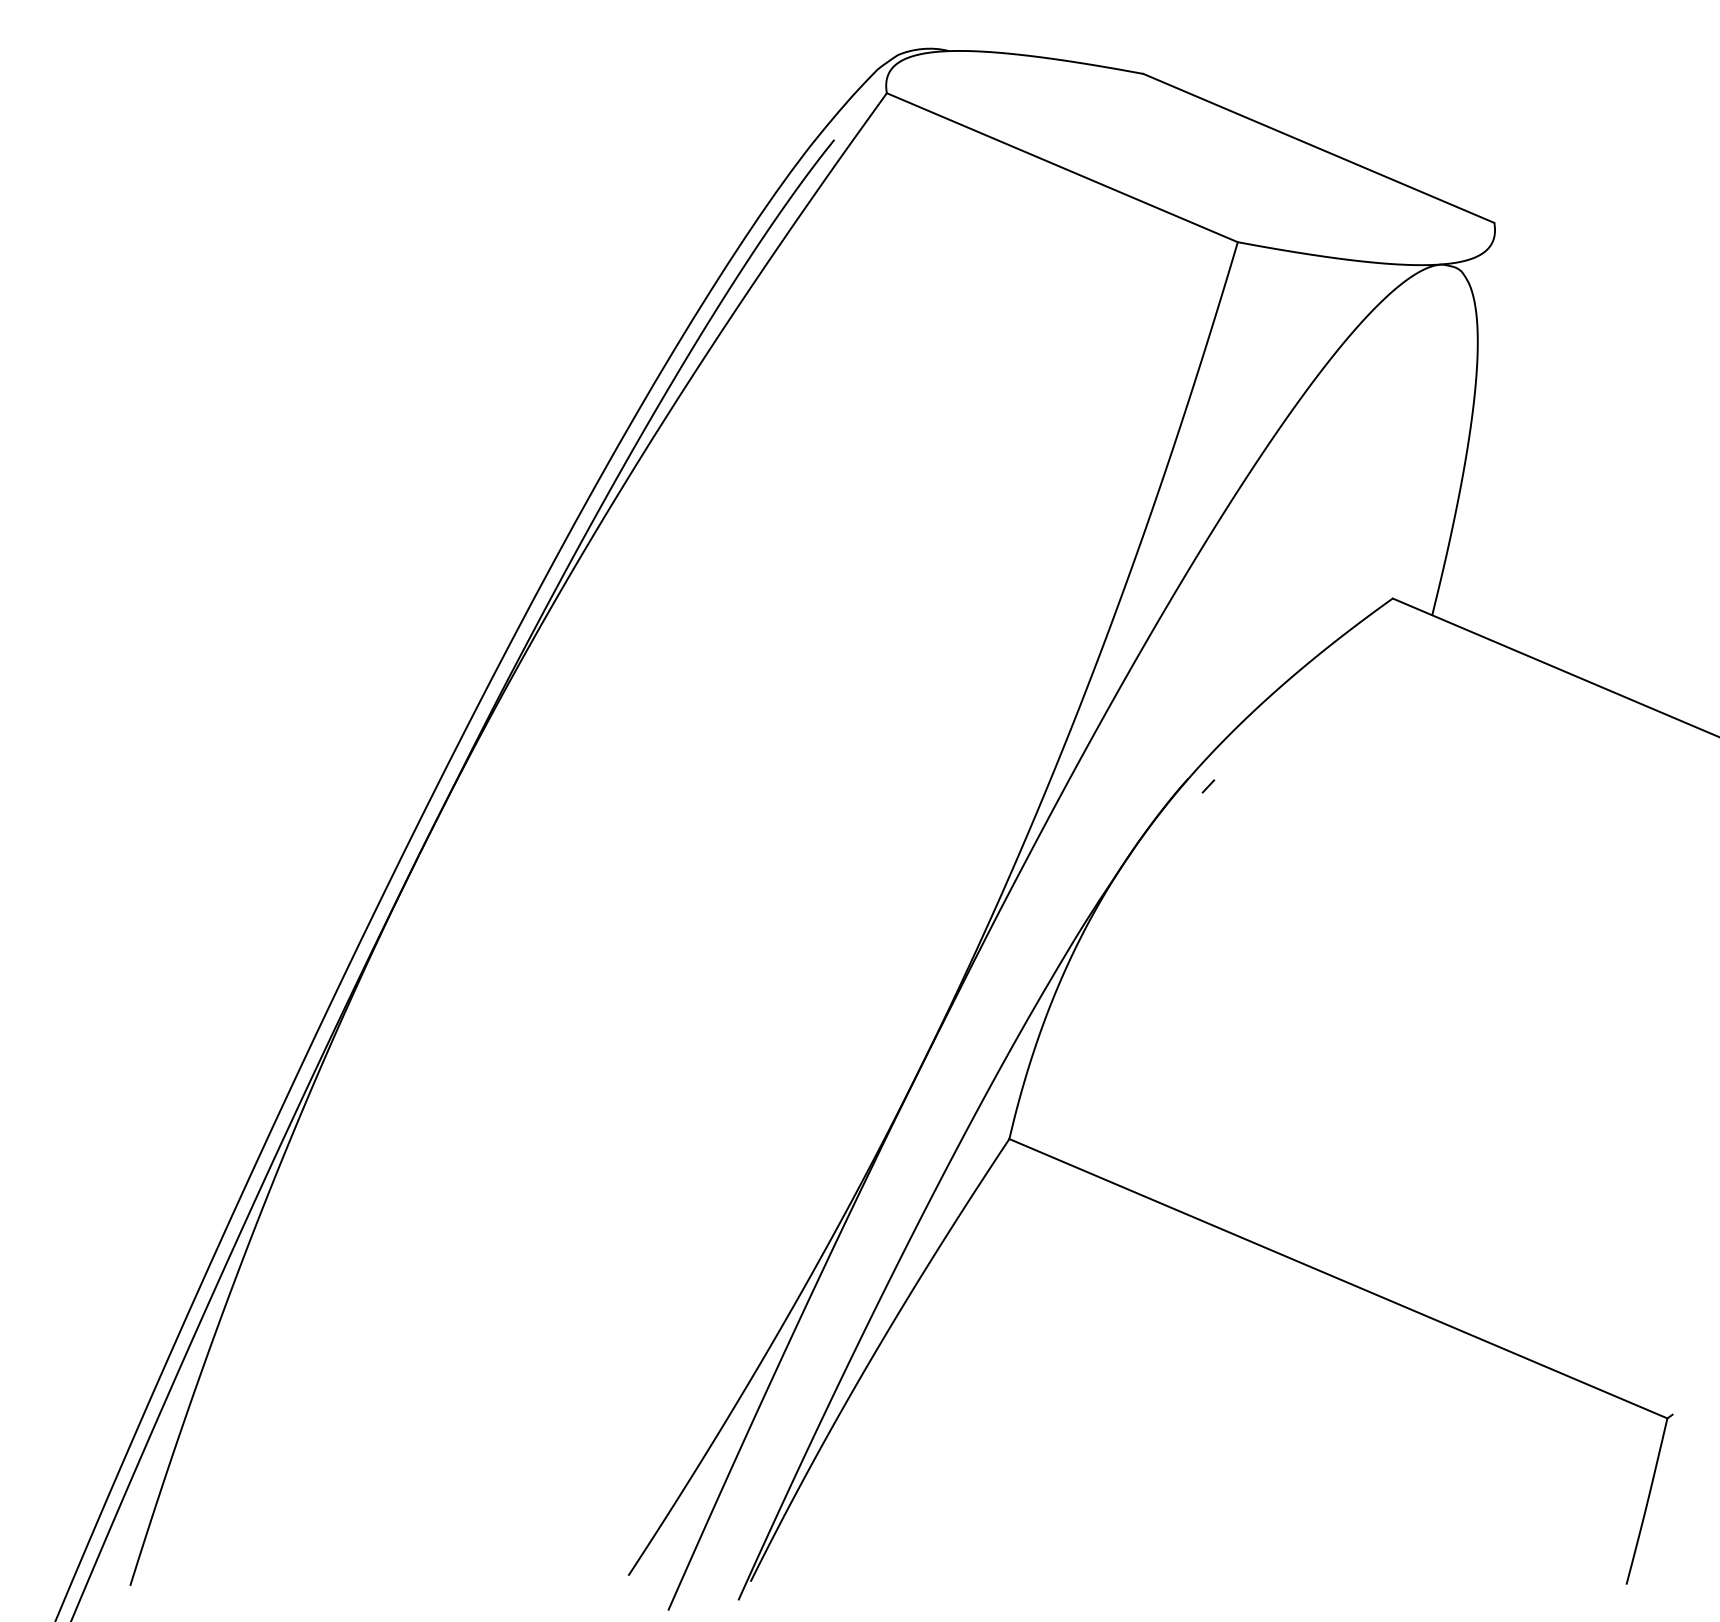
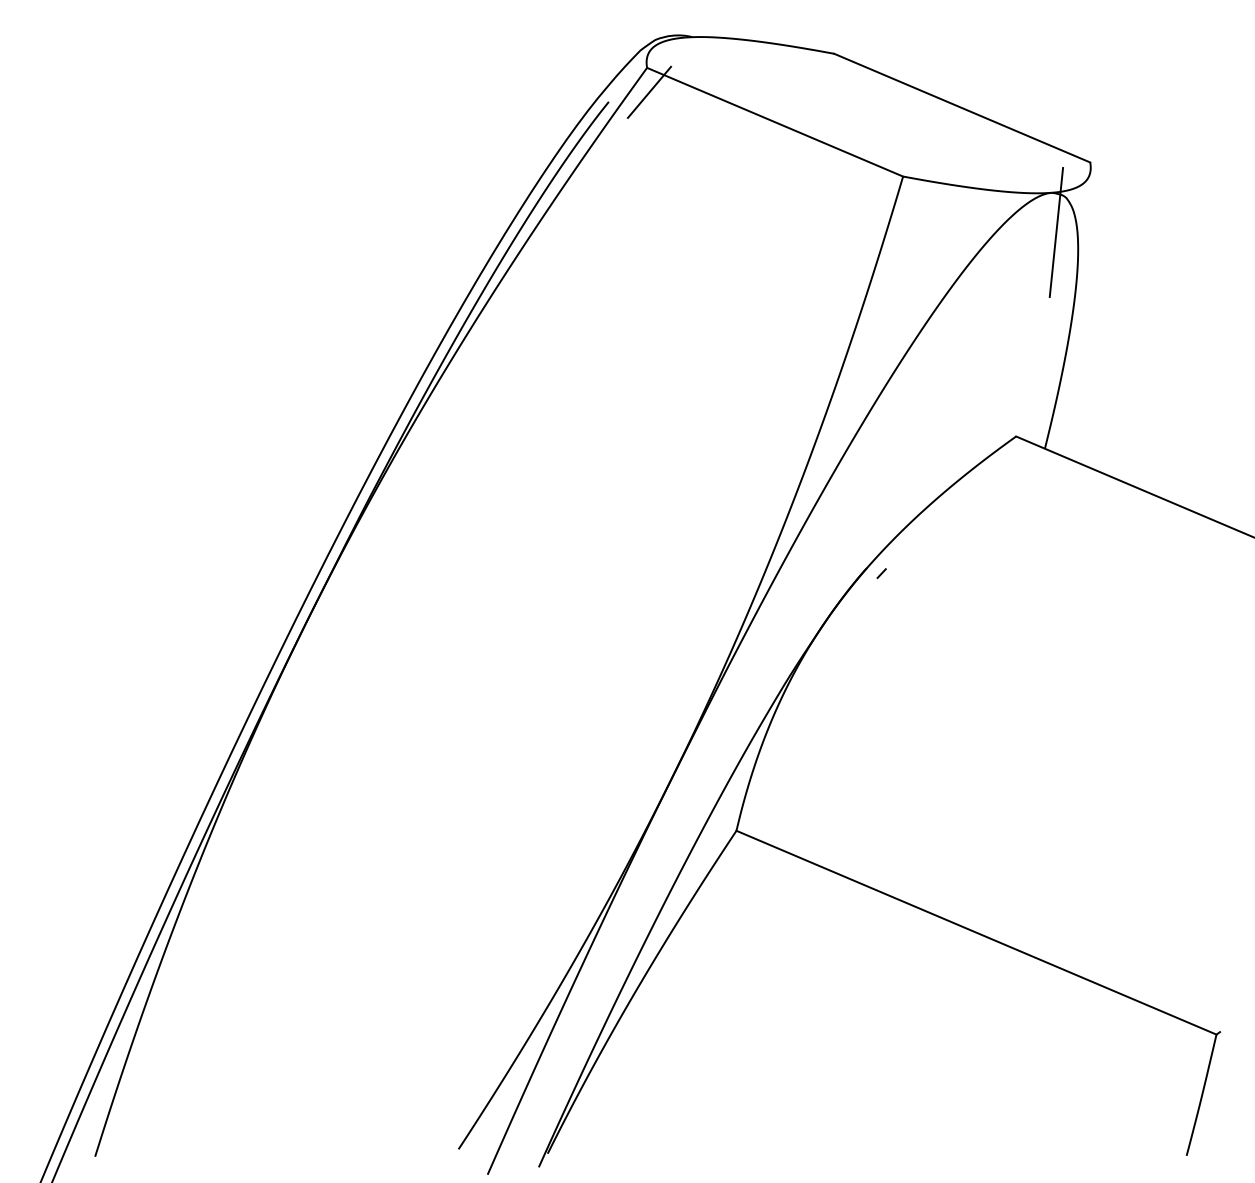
line: (889, 126) -> (649, 92), added
line: (1447, 318) -> (1056, 232), added

